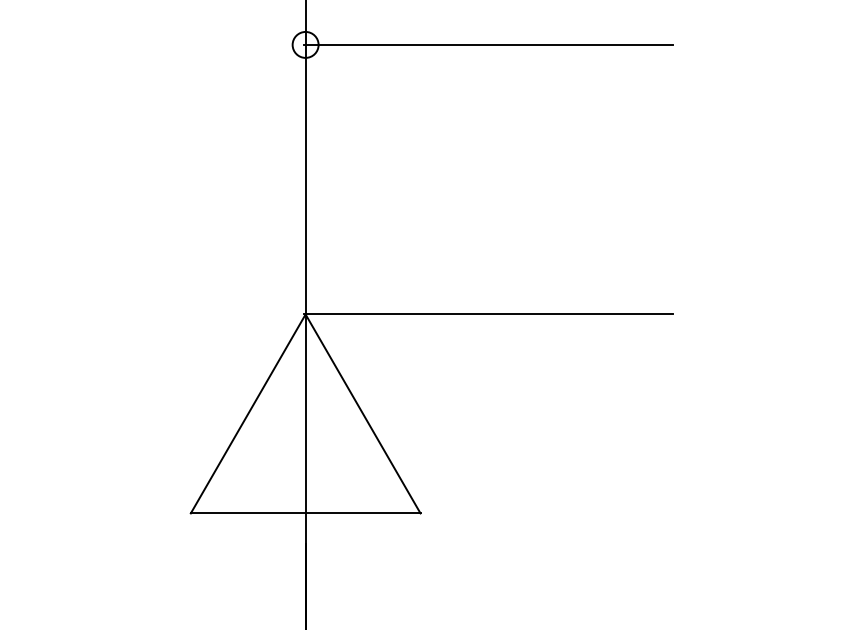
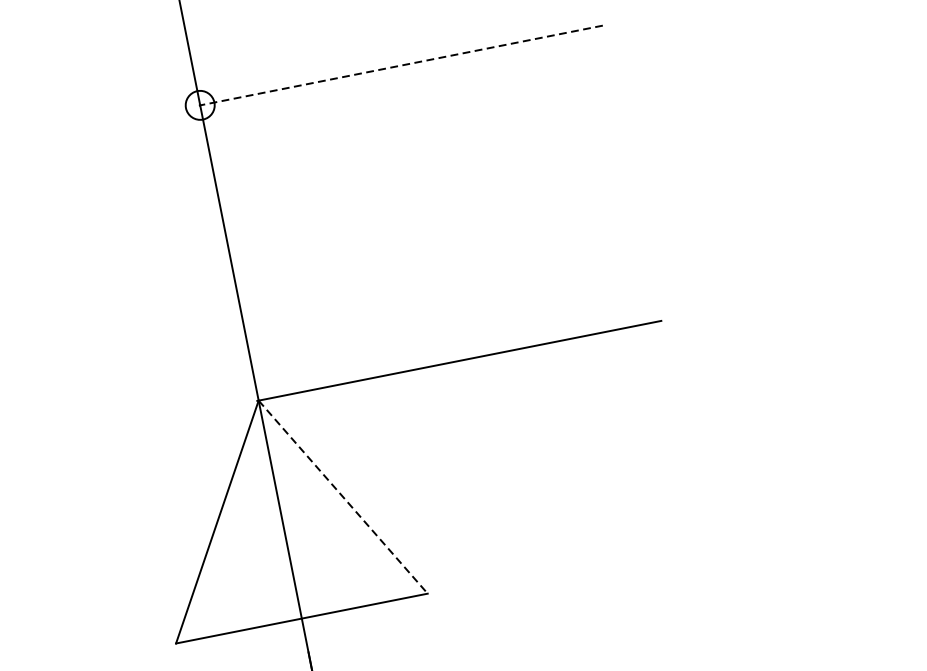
line: (488, 44) -> (400, 65), solid -> dashed
line: (363, 413) -> (343, 496), solid -> dashed

